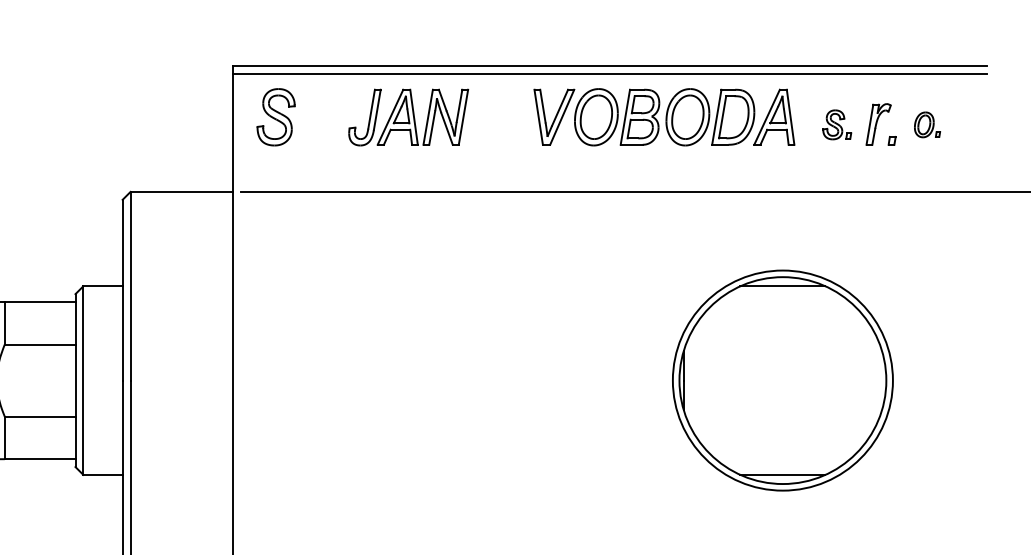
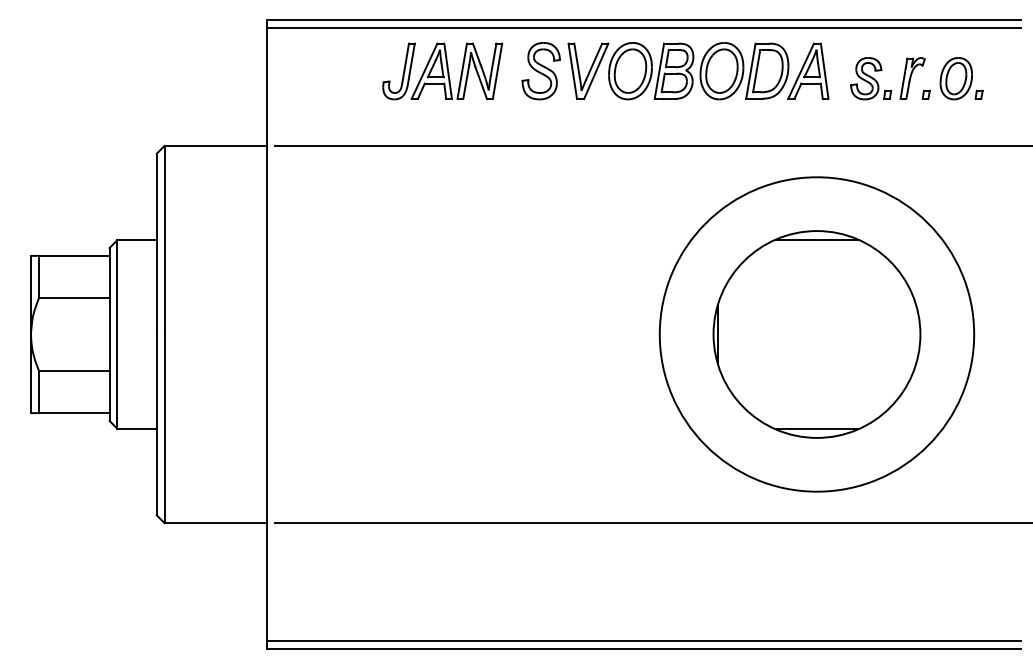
part: (275, 117) -> (540, 71), moved
part: (837, 124) -> (871, 78), size x1.43
part: (927, 124) -> (961, 78), size x1.67
circle: (782, 380) -> (816, 334), size x1.43

